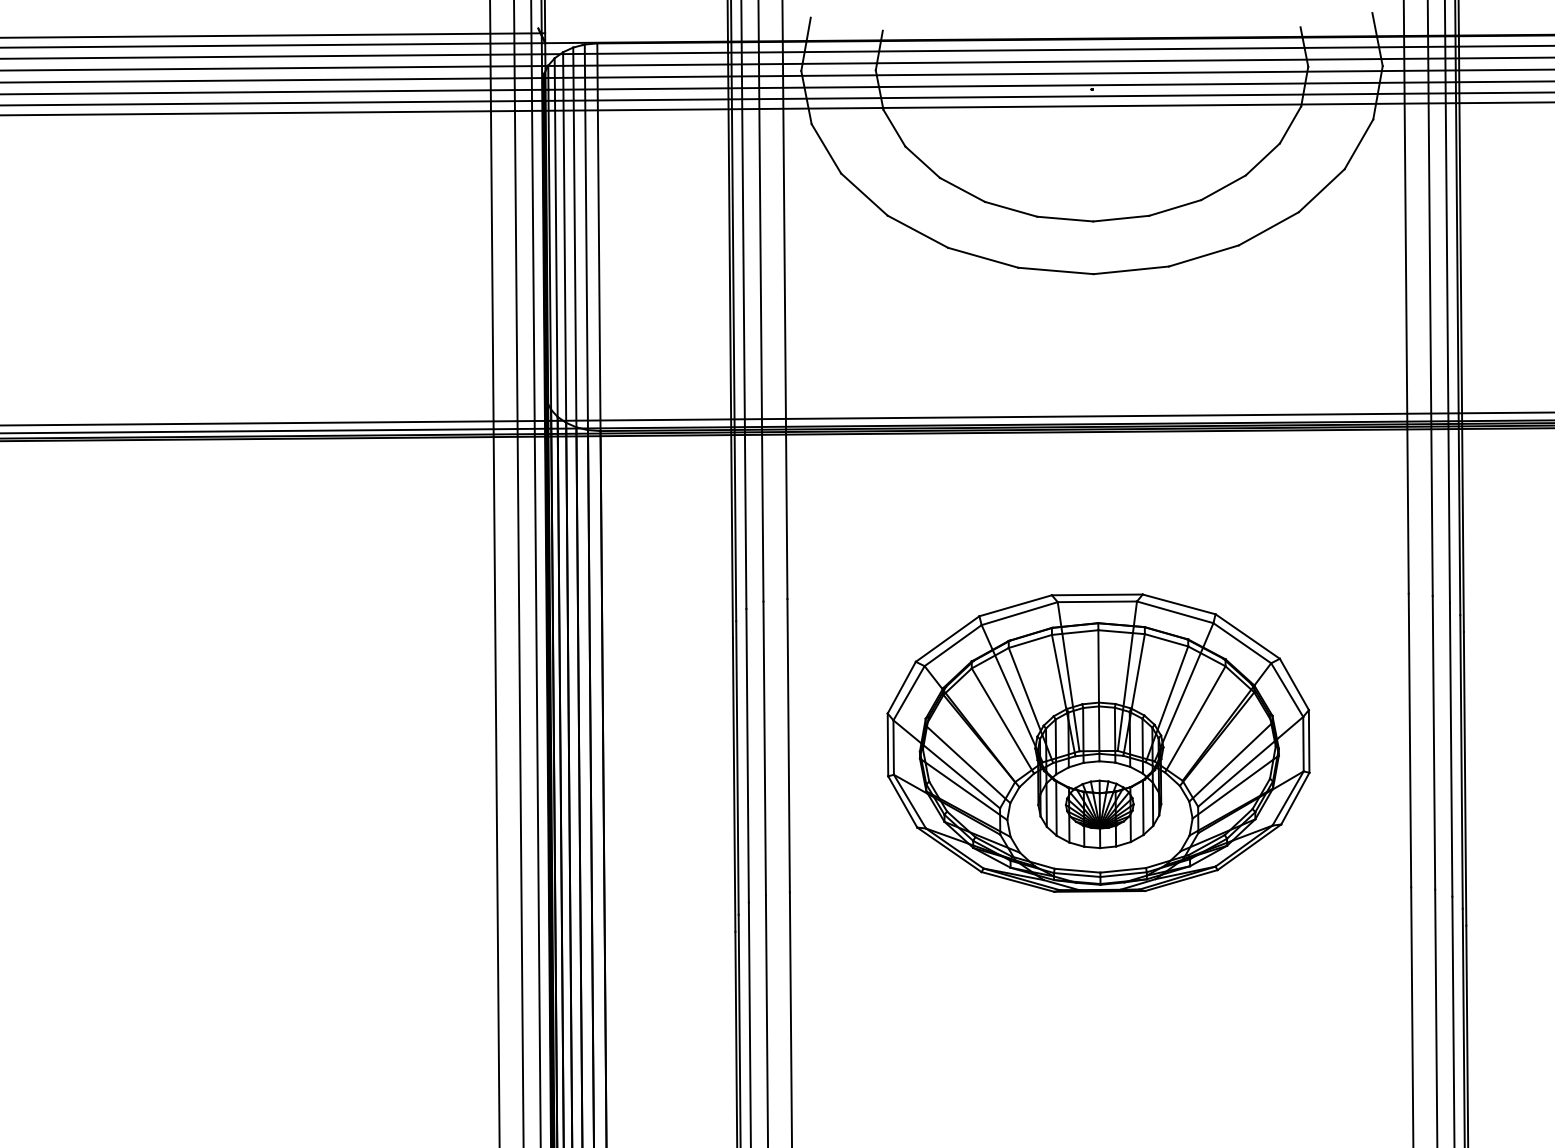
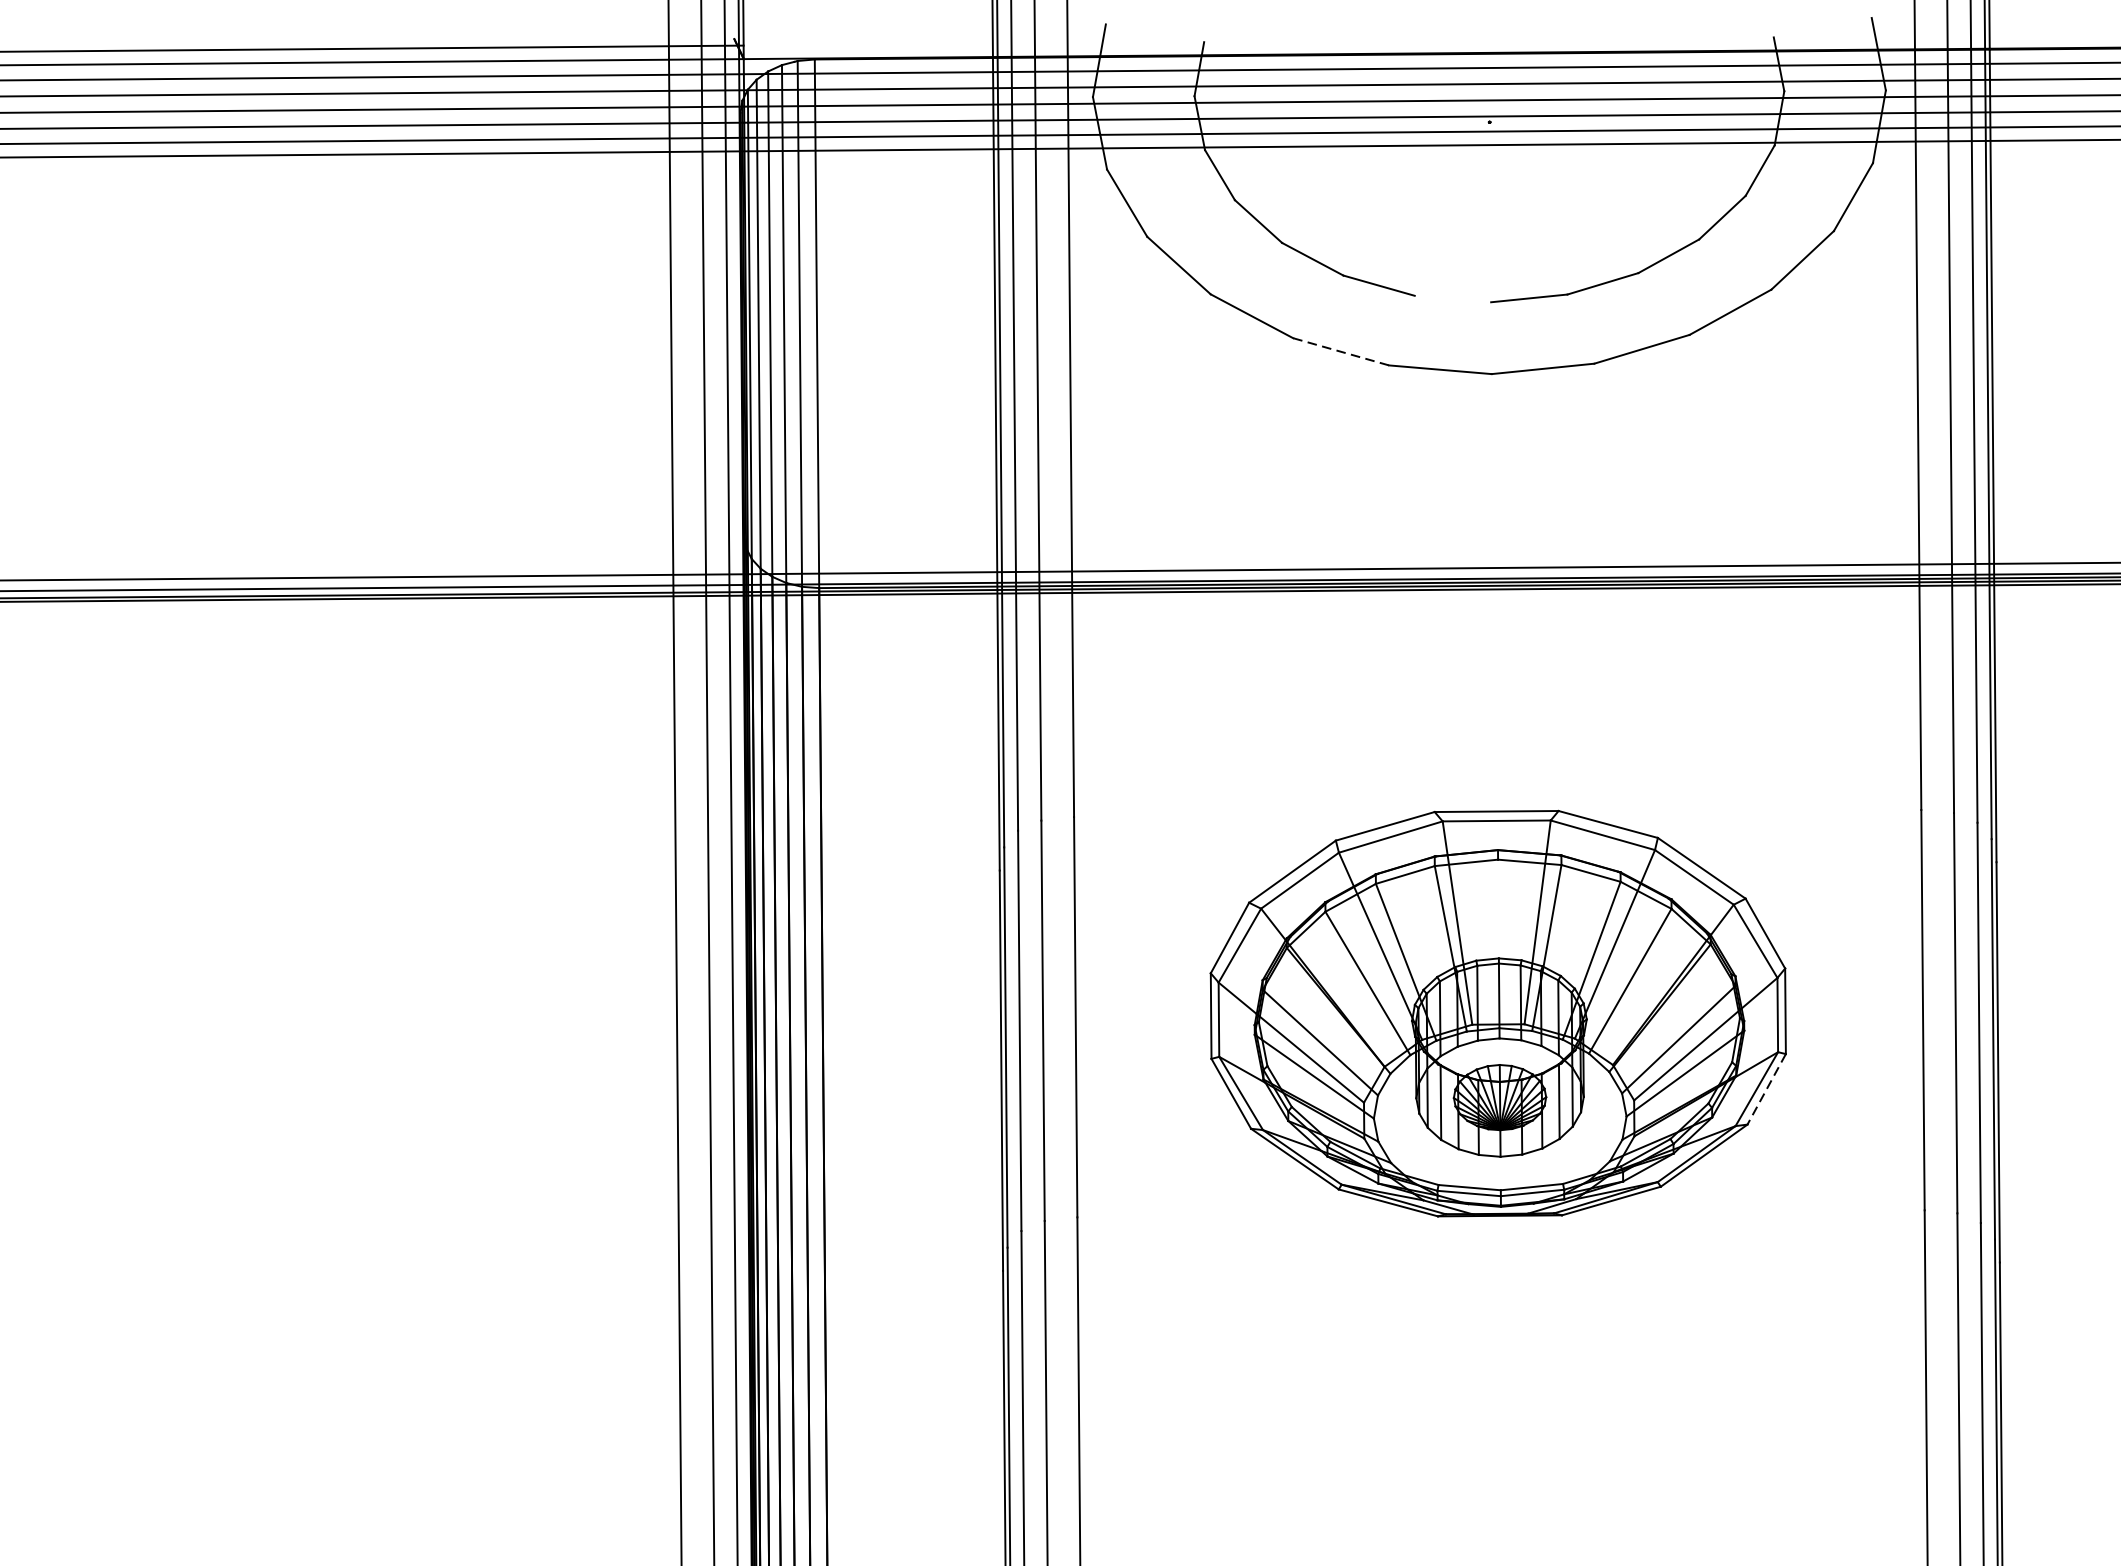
line: (1065, 218) -> (1453, 298), removed
line: (983, 257) -> (1341, 351), solid -> dashed
line: (1098, 666) -> (1498, 909), removed
line: (1295, 799) -> (1766, 1090), solid -> dashed

